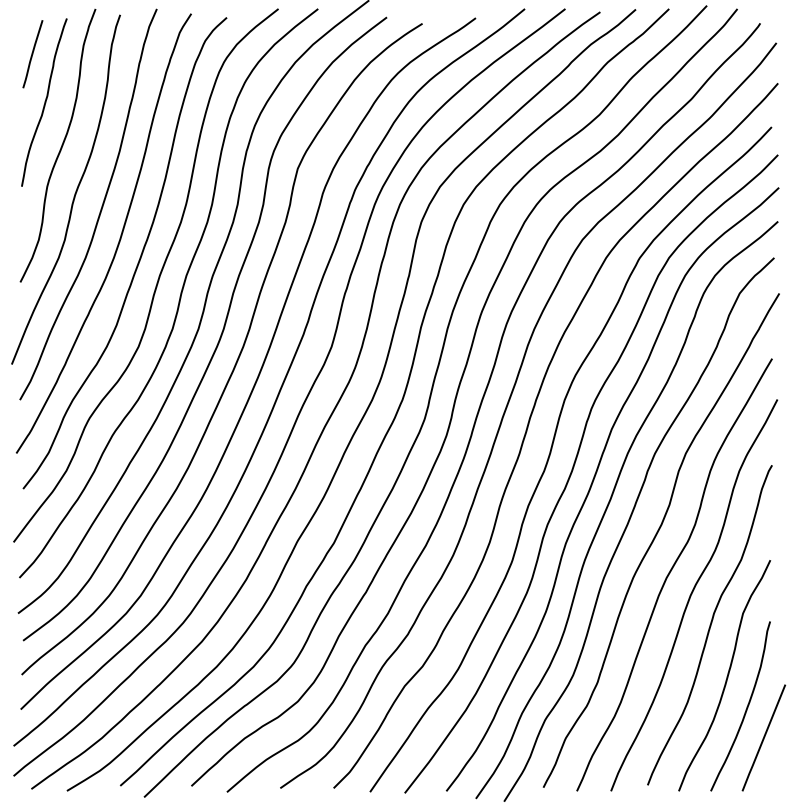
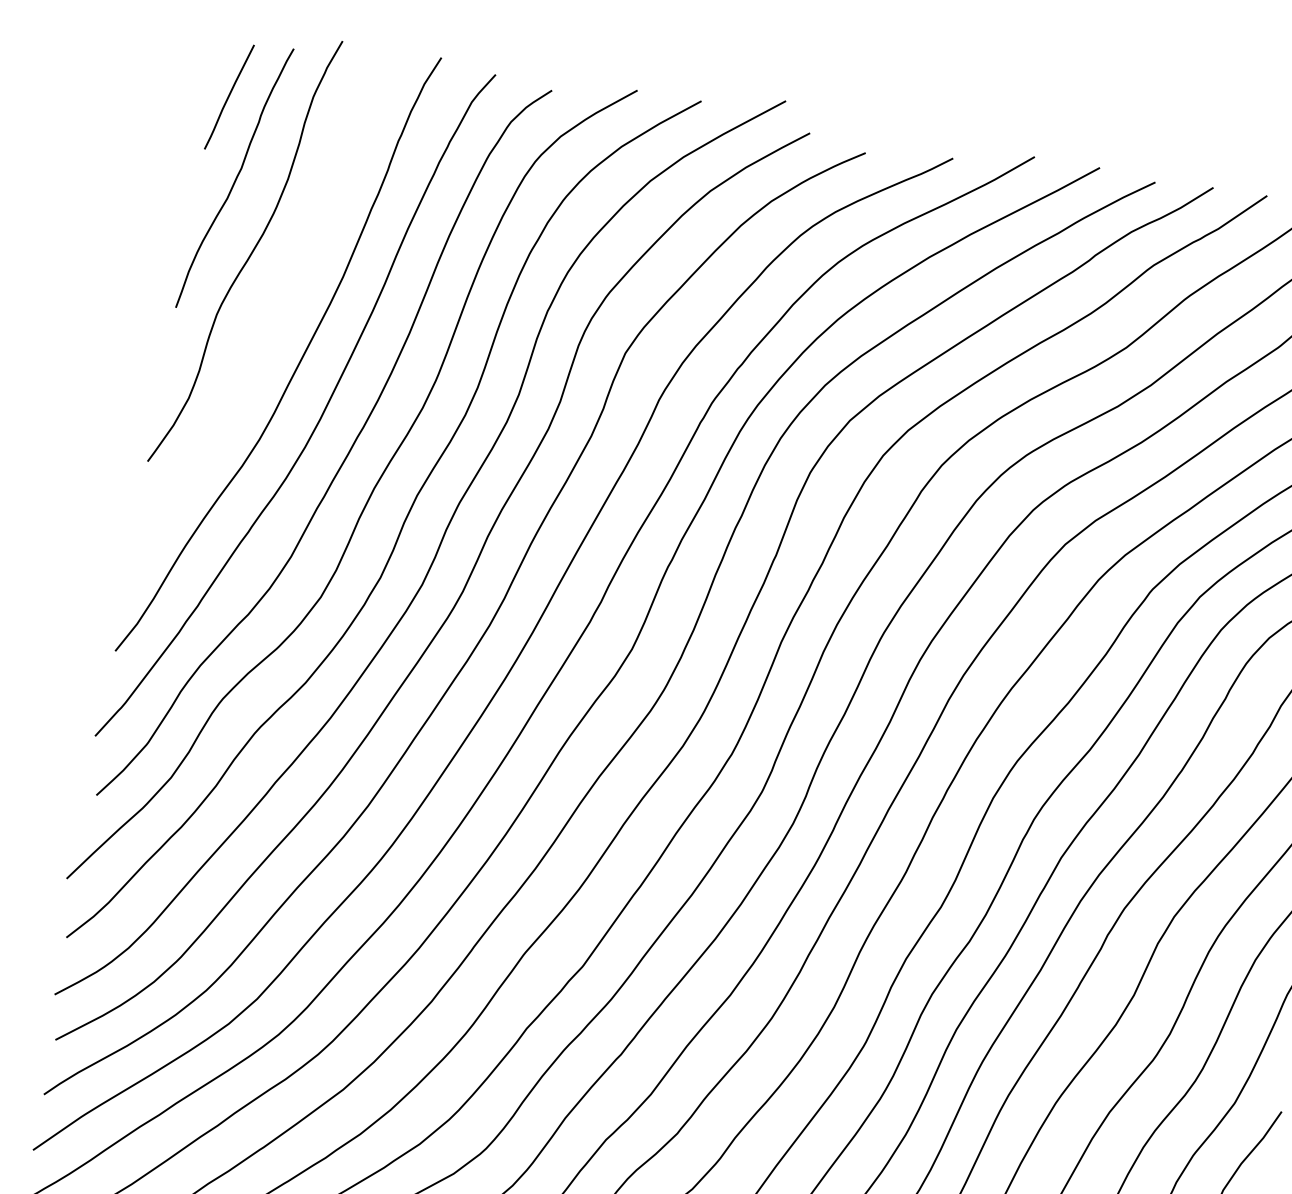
curve: (74, 193) -> (258, 332), removed

